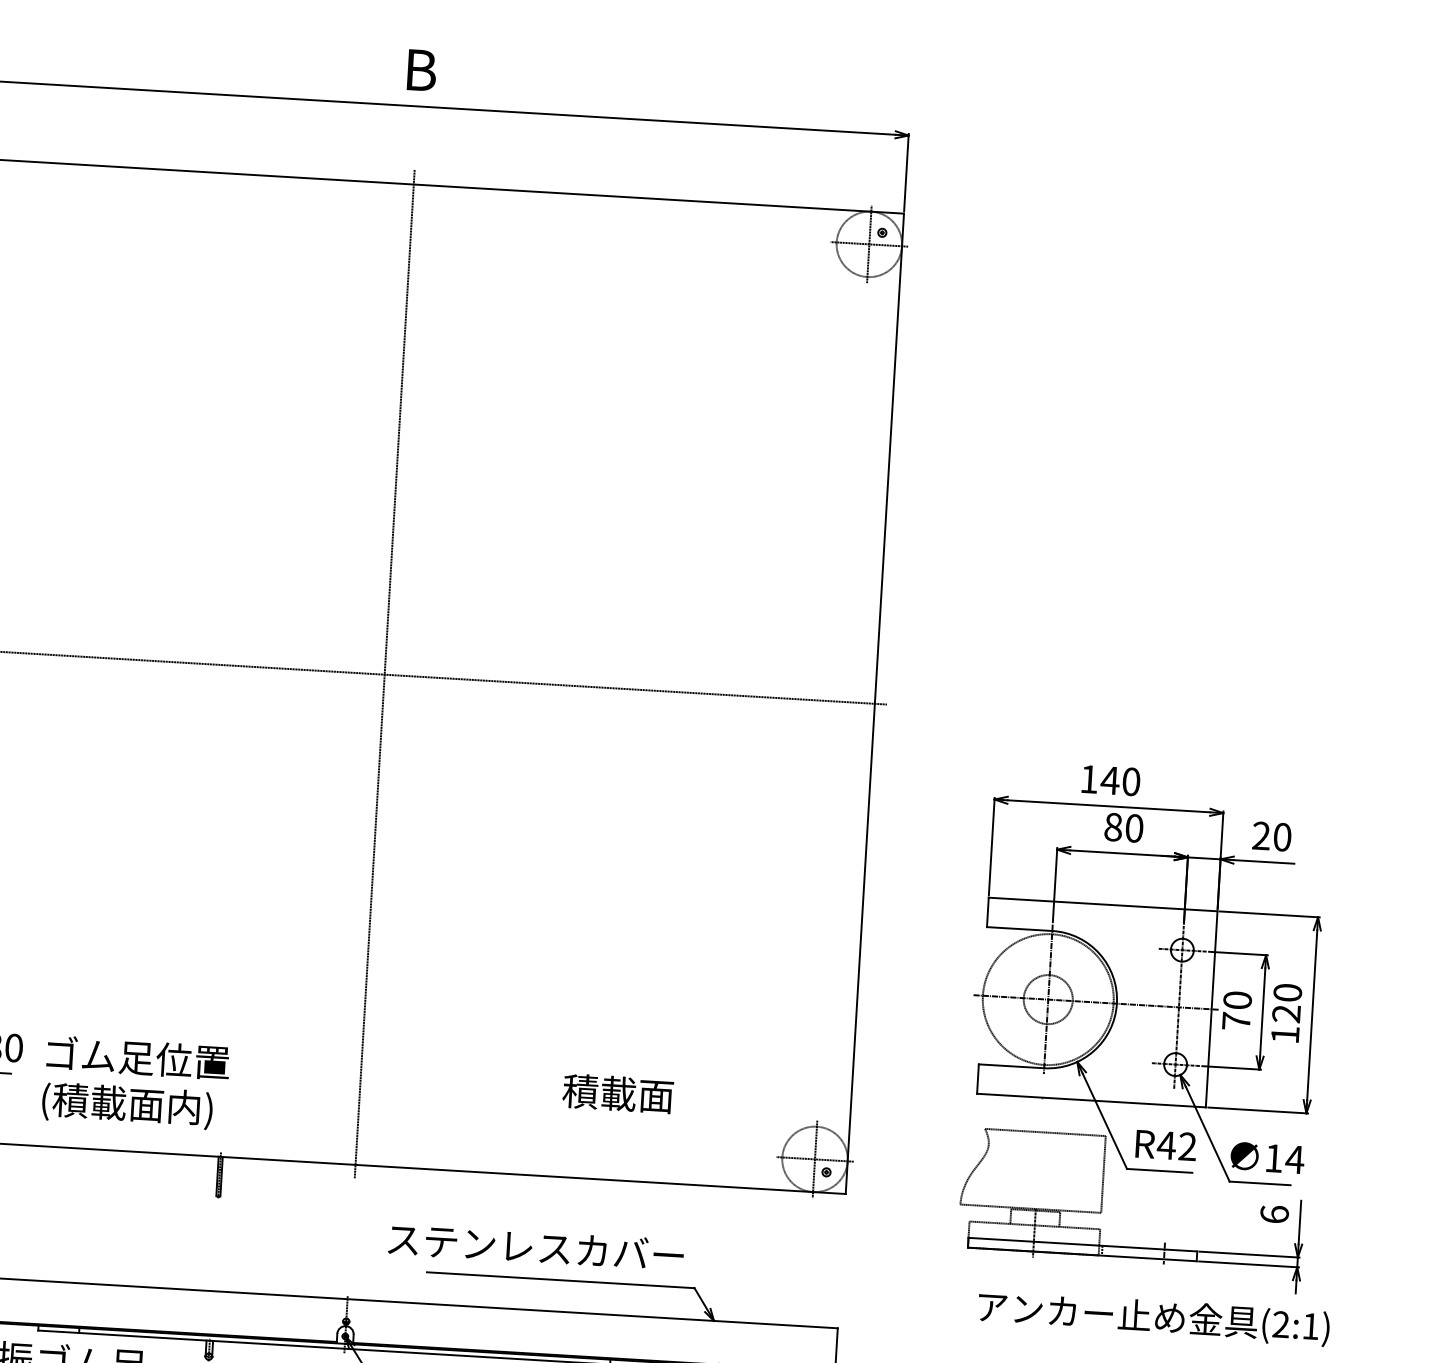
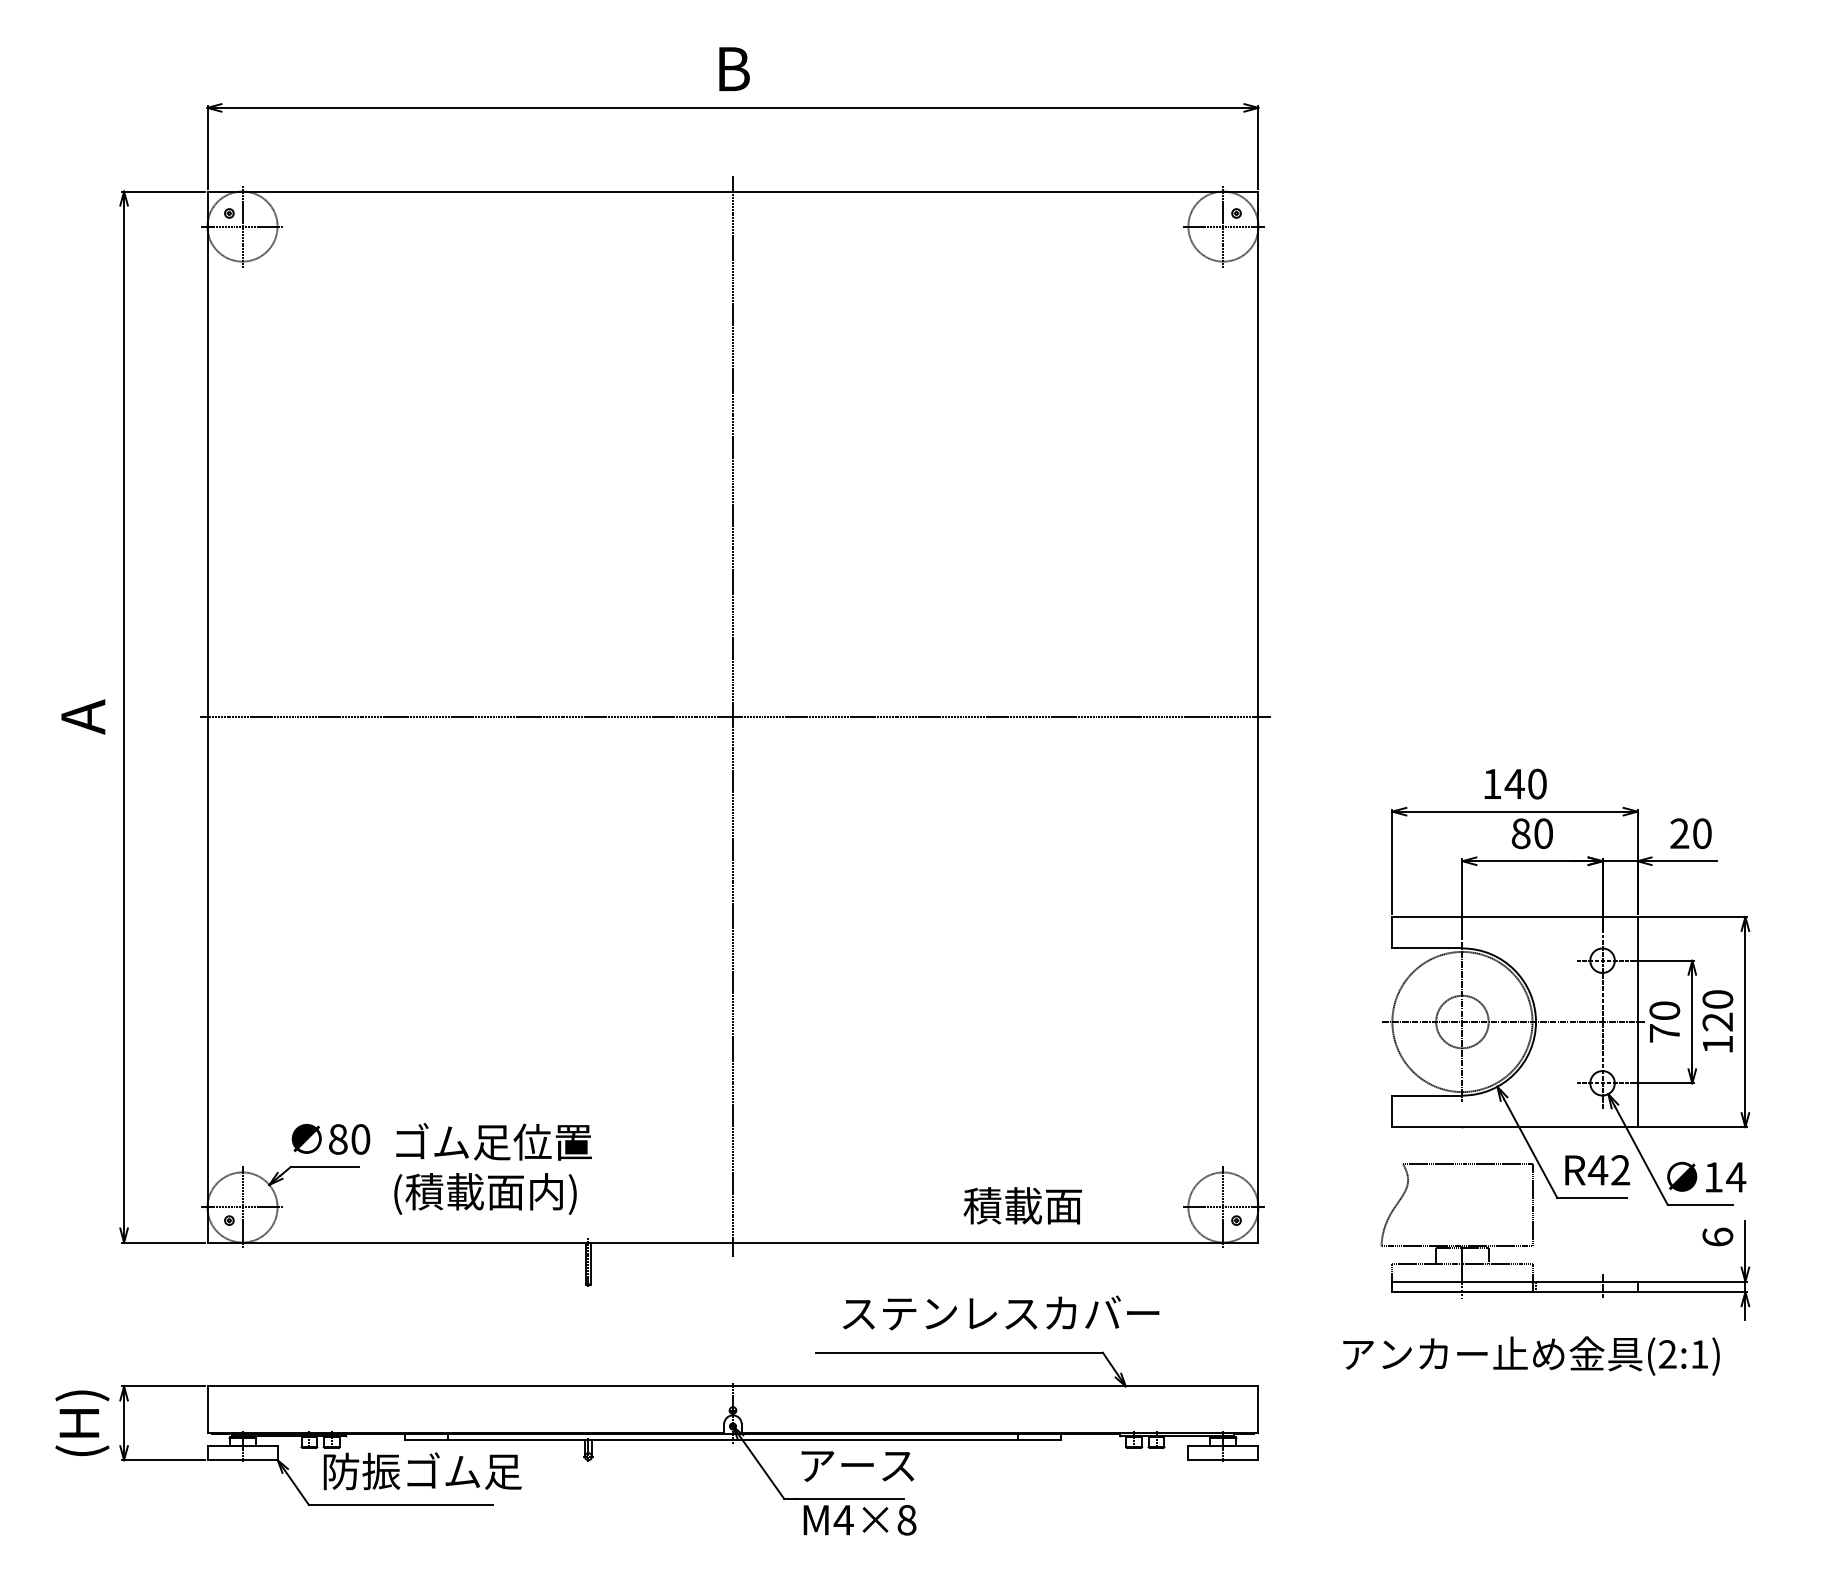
text: (617, 1093) -> (1022, 1205), moved
text: (536, 1246) -> (1001, 1312), moved
text: (1153, 1318) -> (1531, 1355), moved

